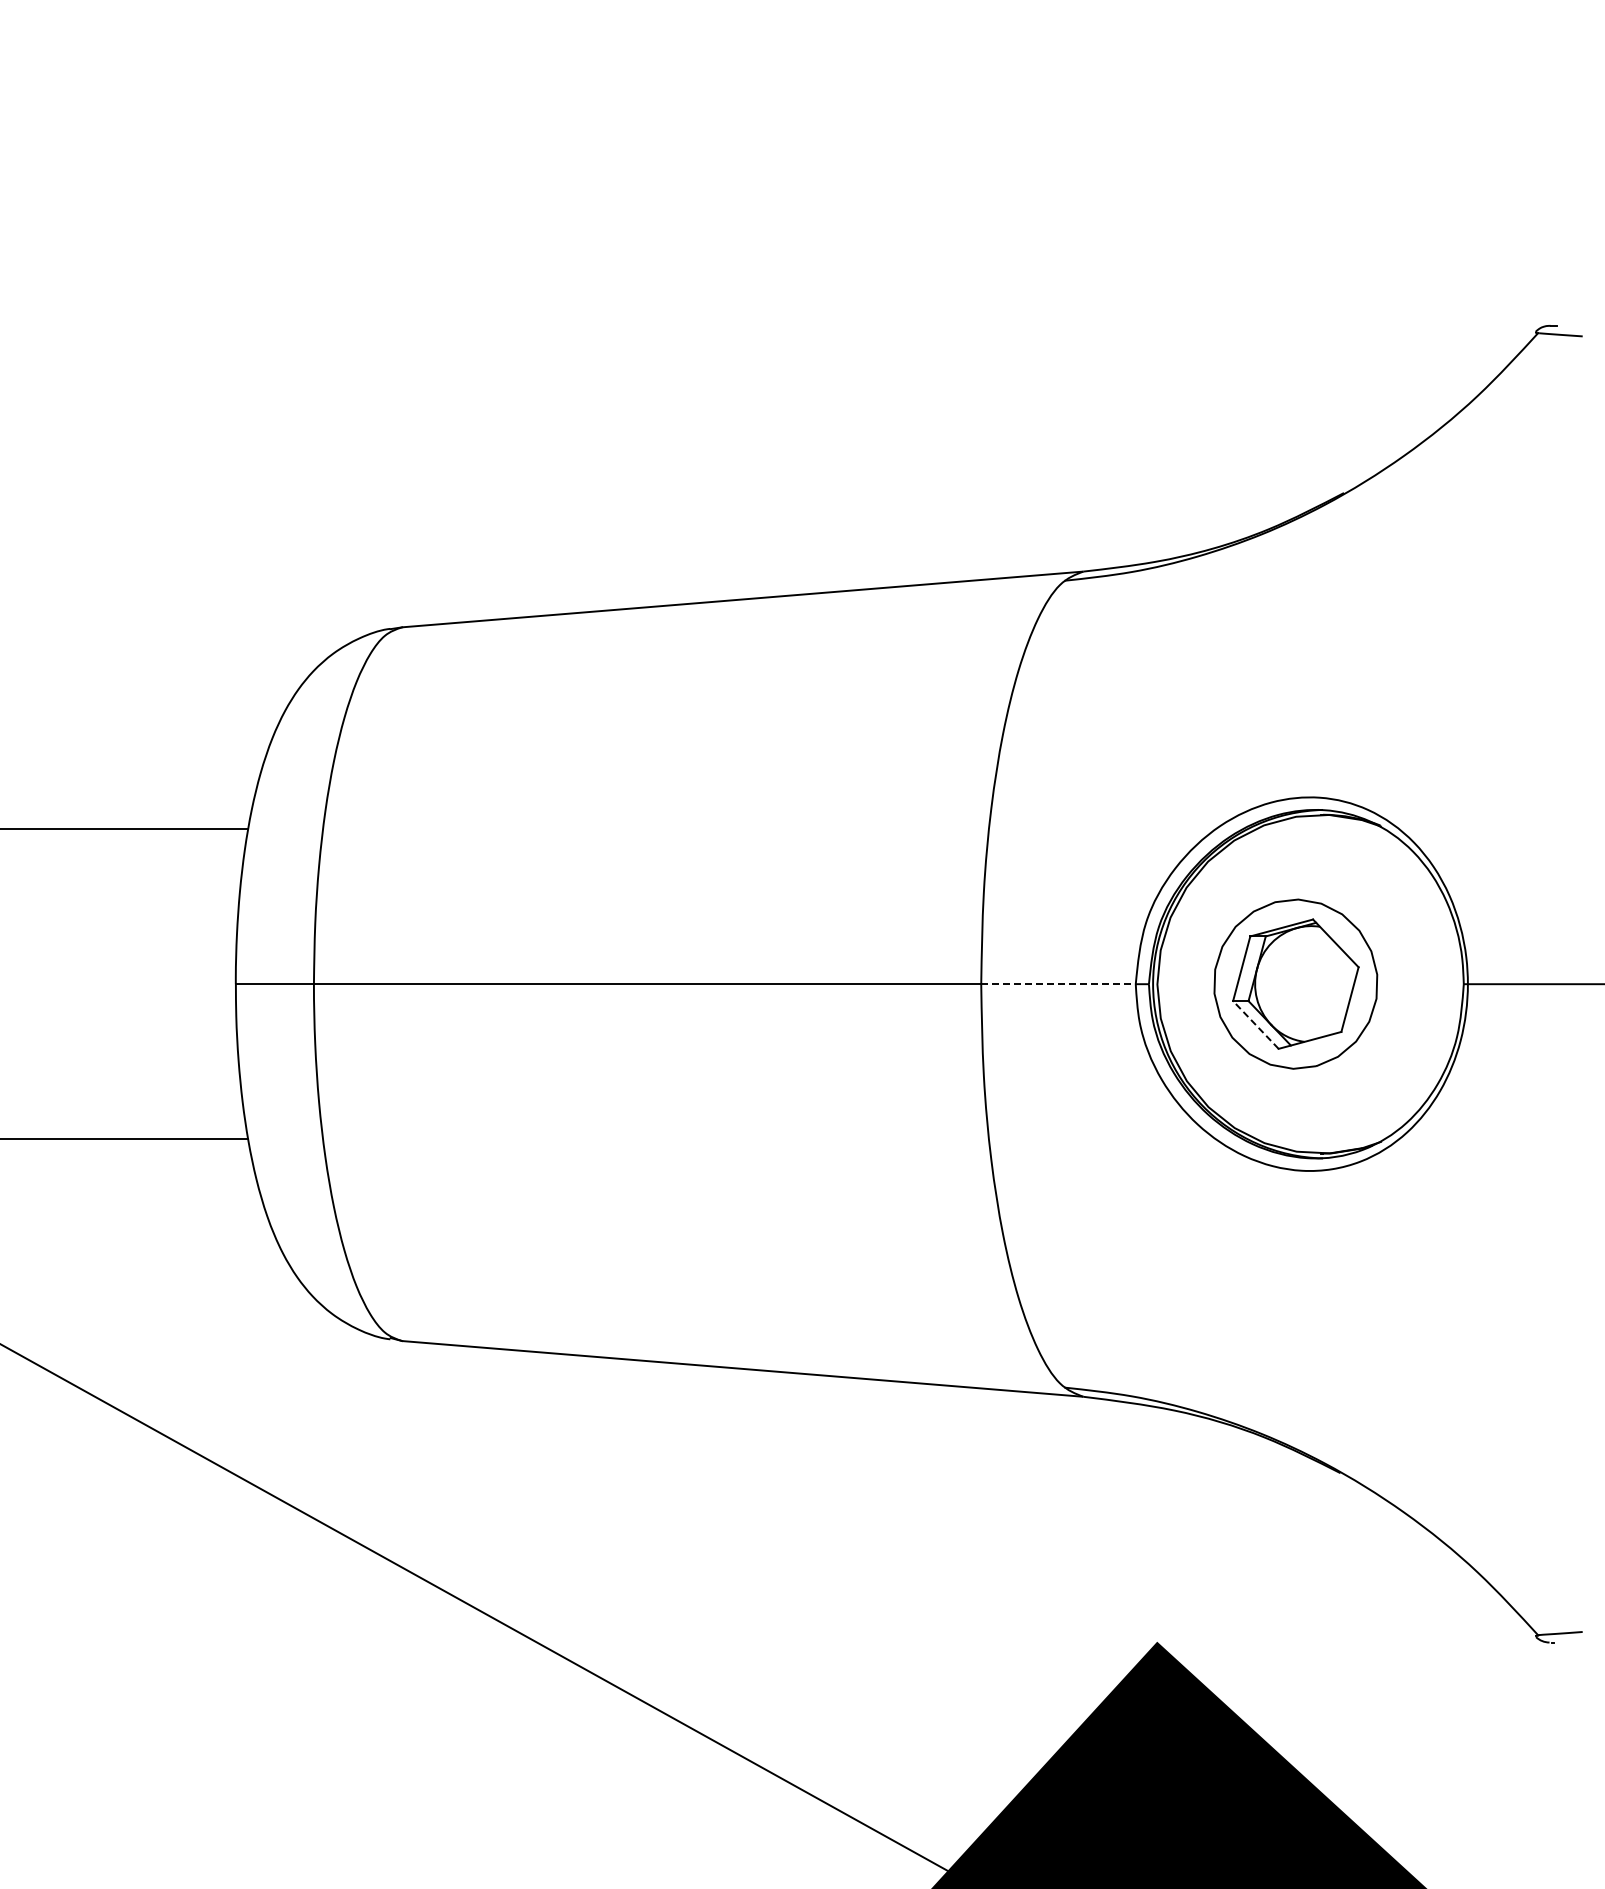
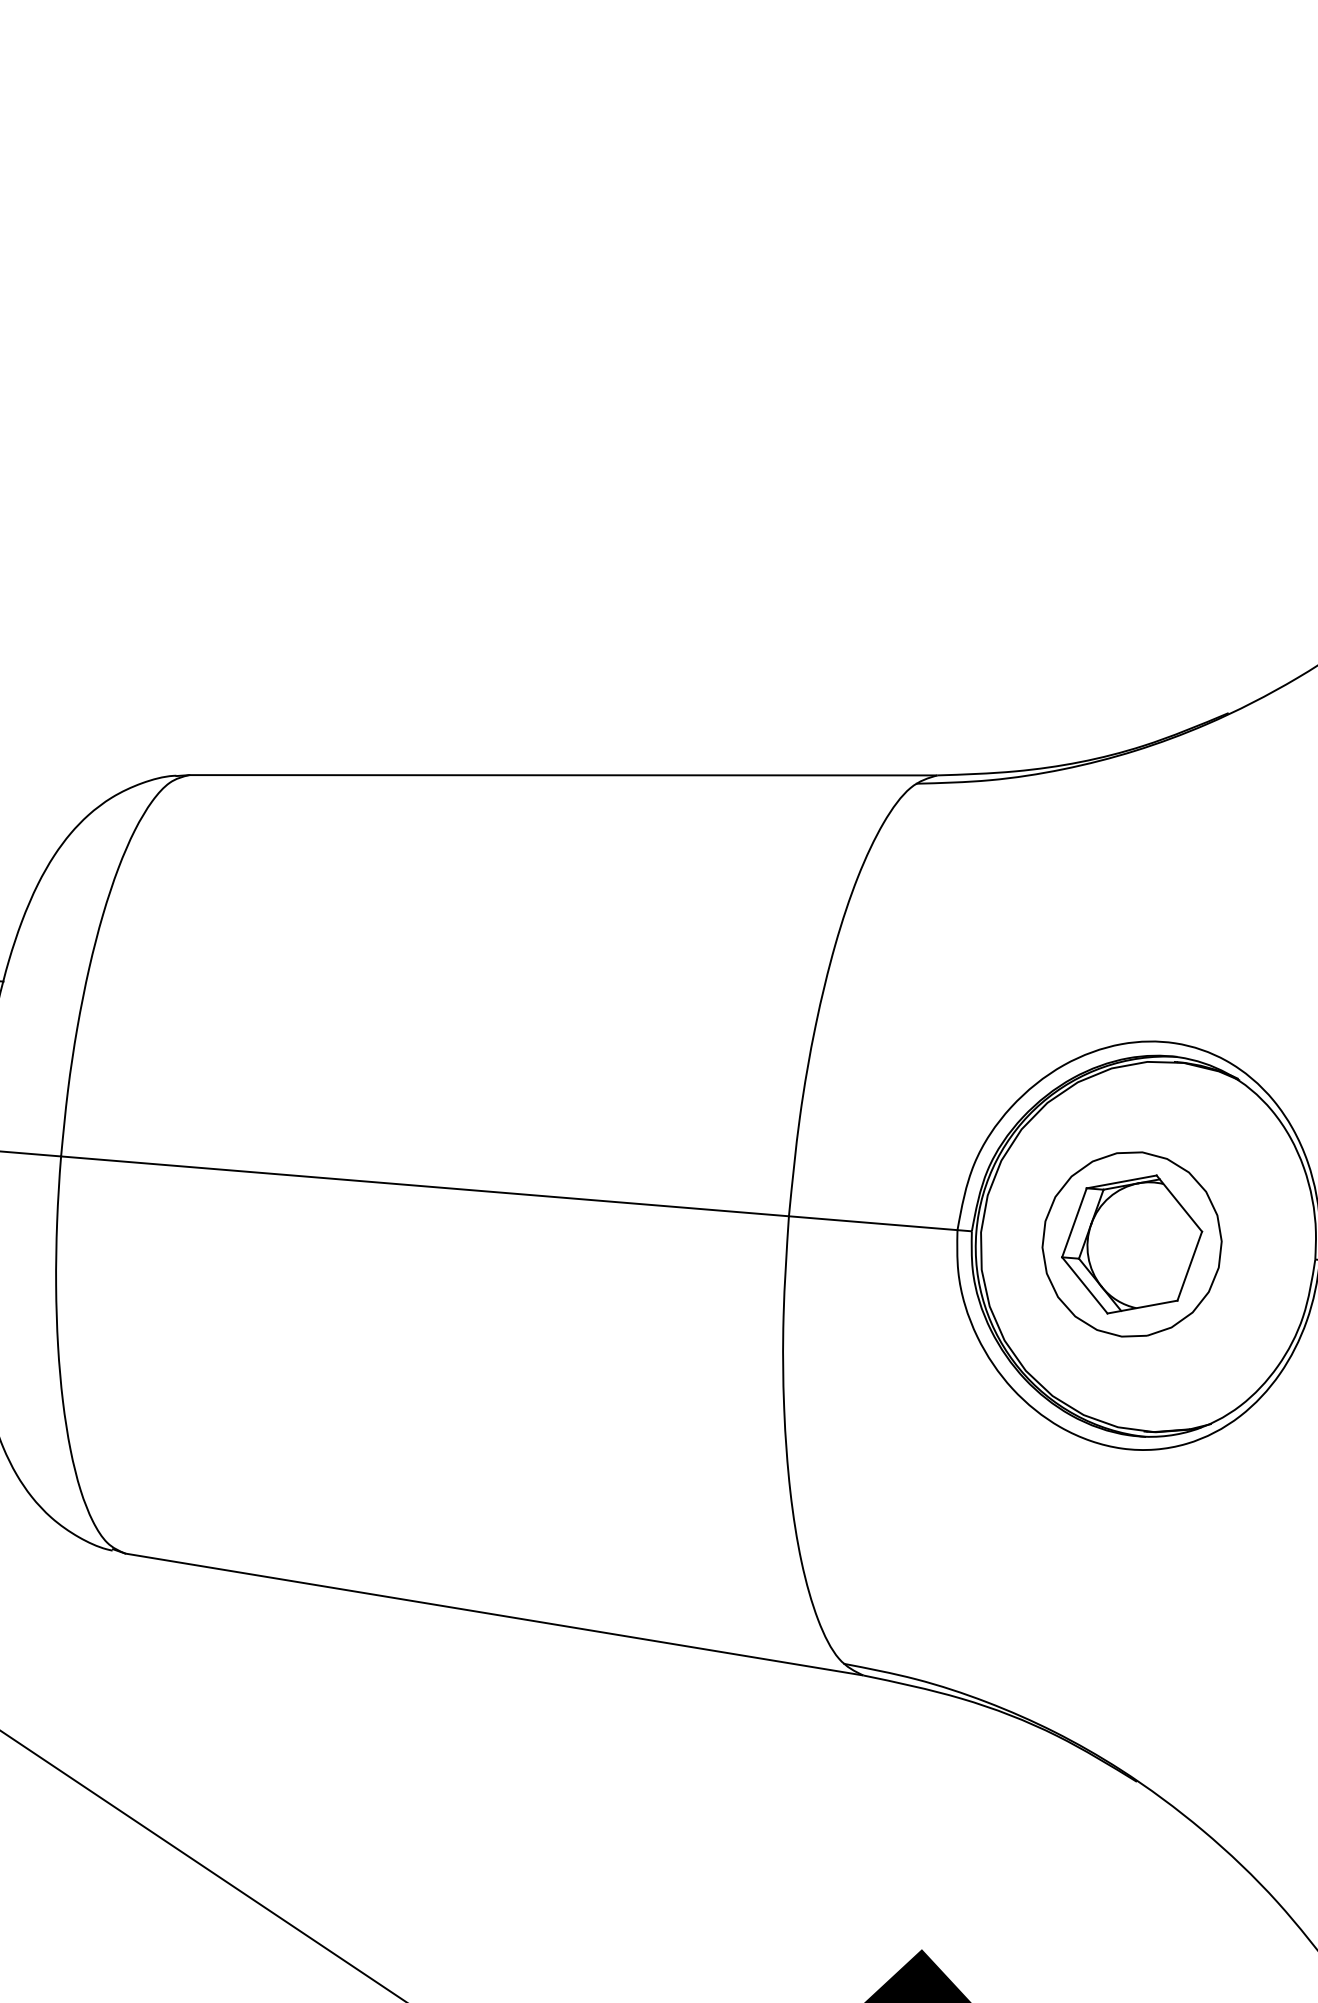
line: (1059, 984) -> (874, 1223), dashed -> solid
line: (1255, 1024) -> (1084, 1284), dashed -> solid

